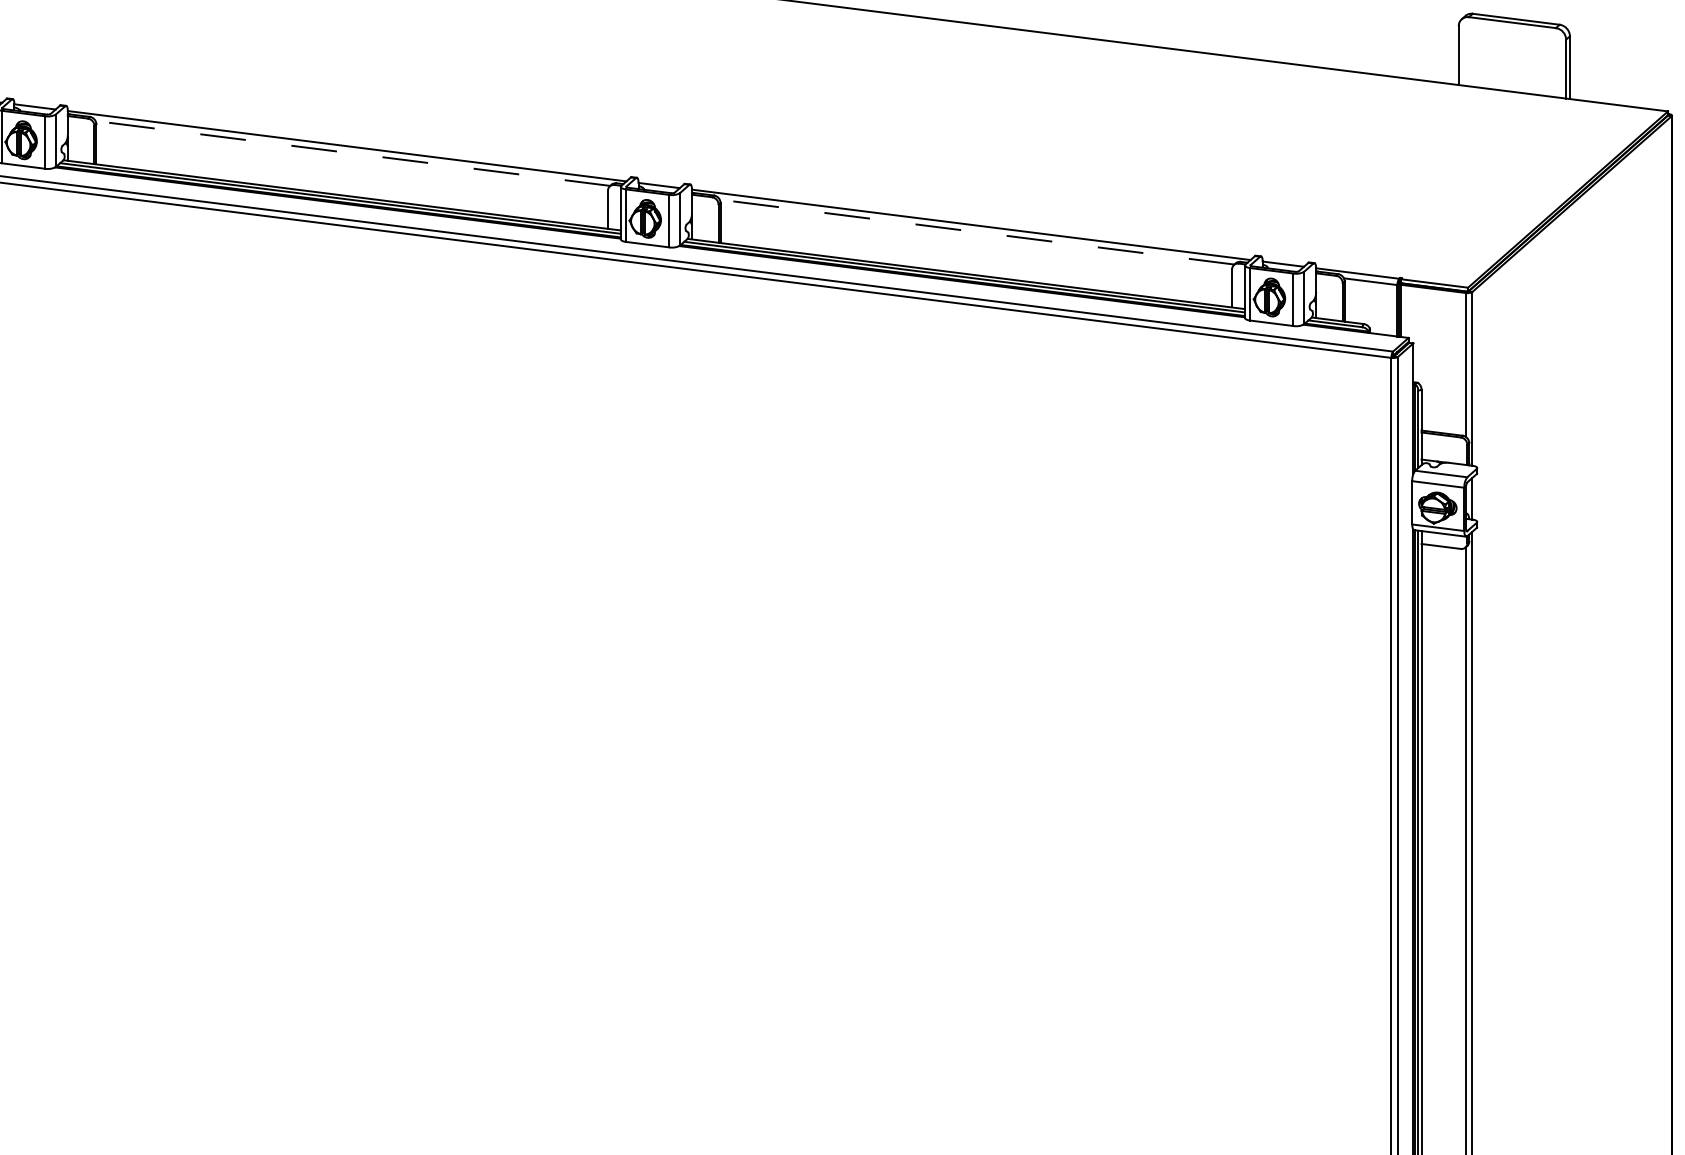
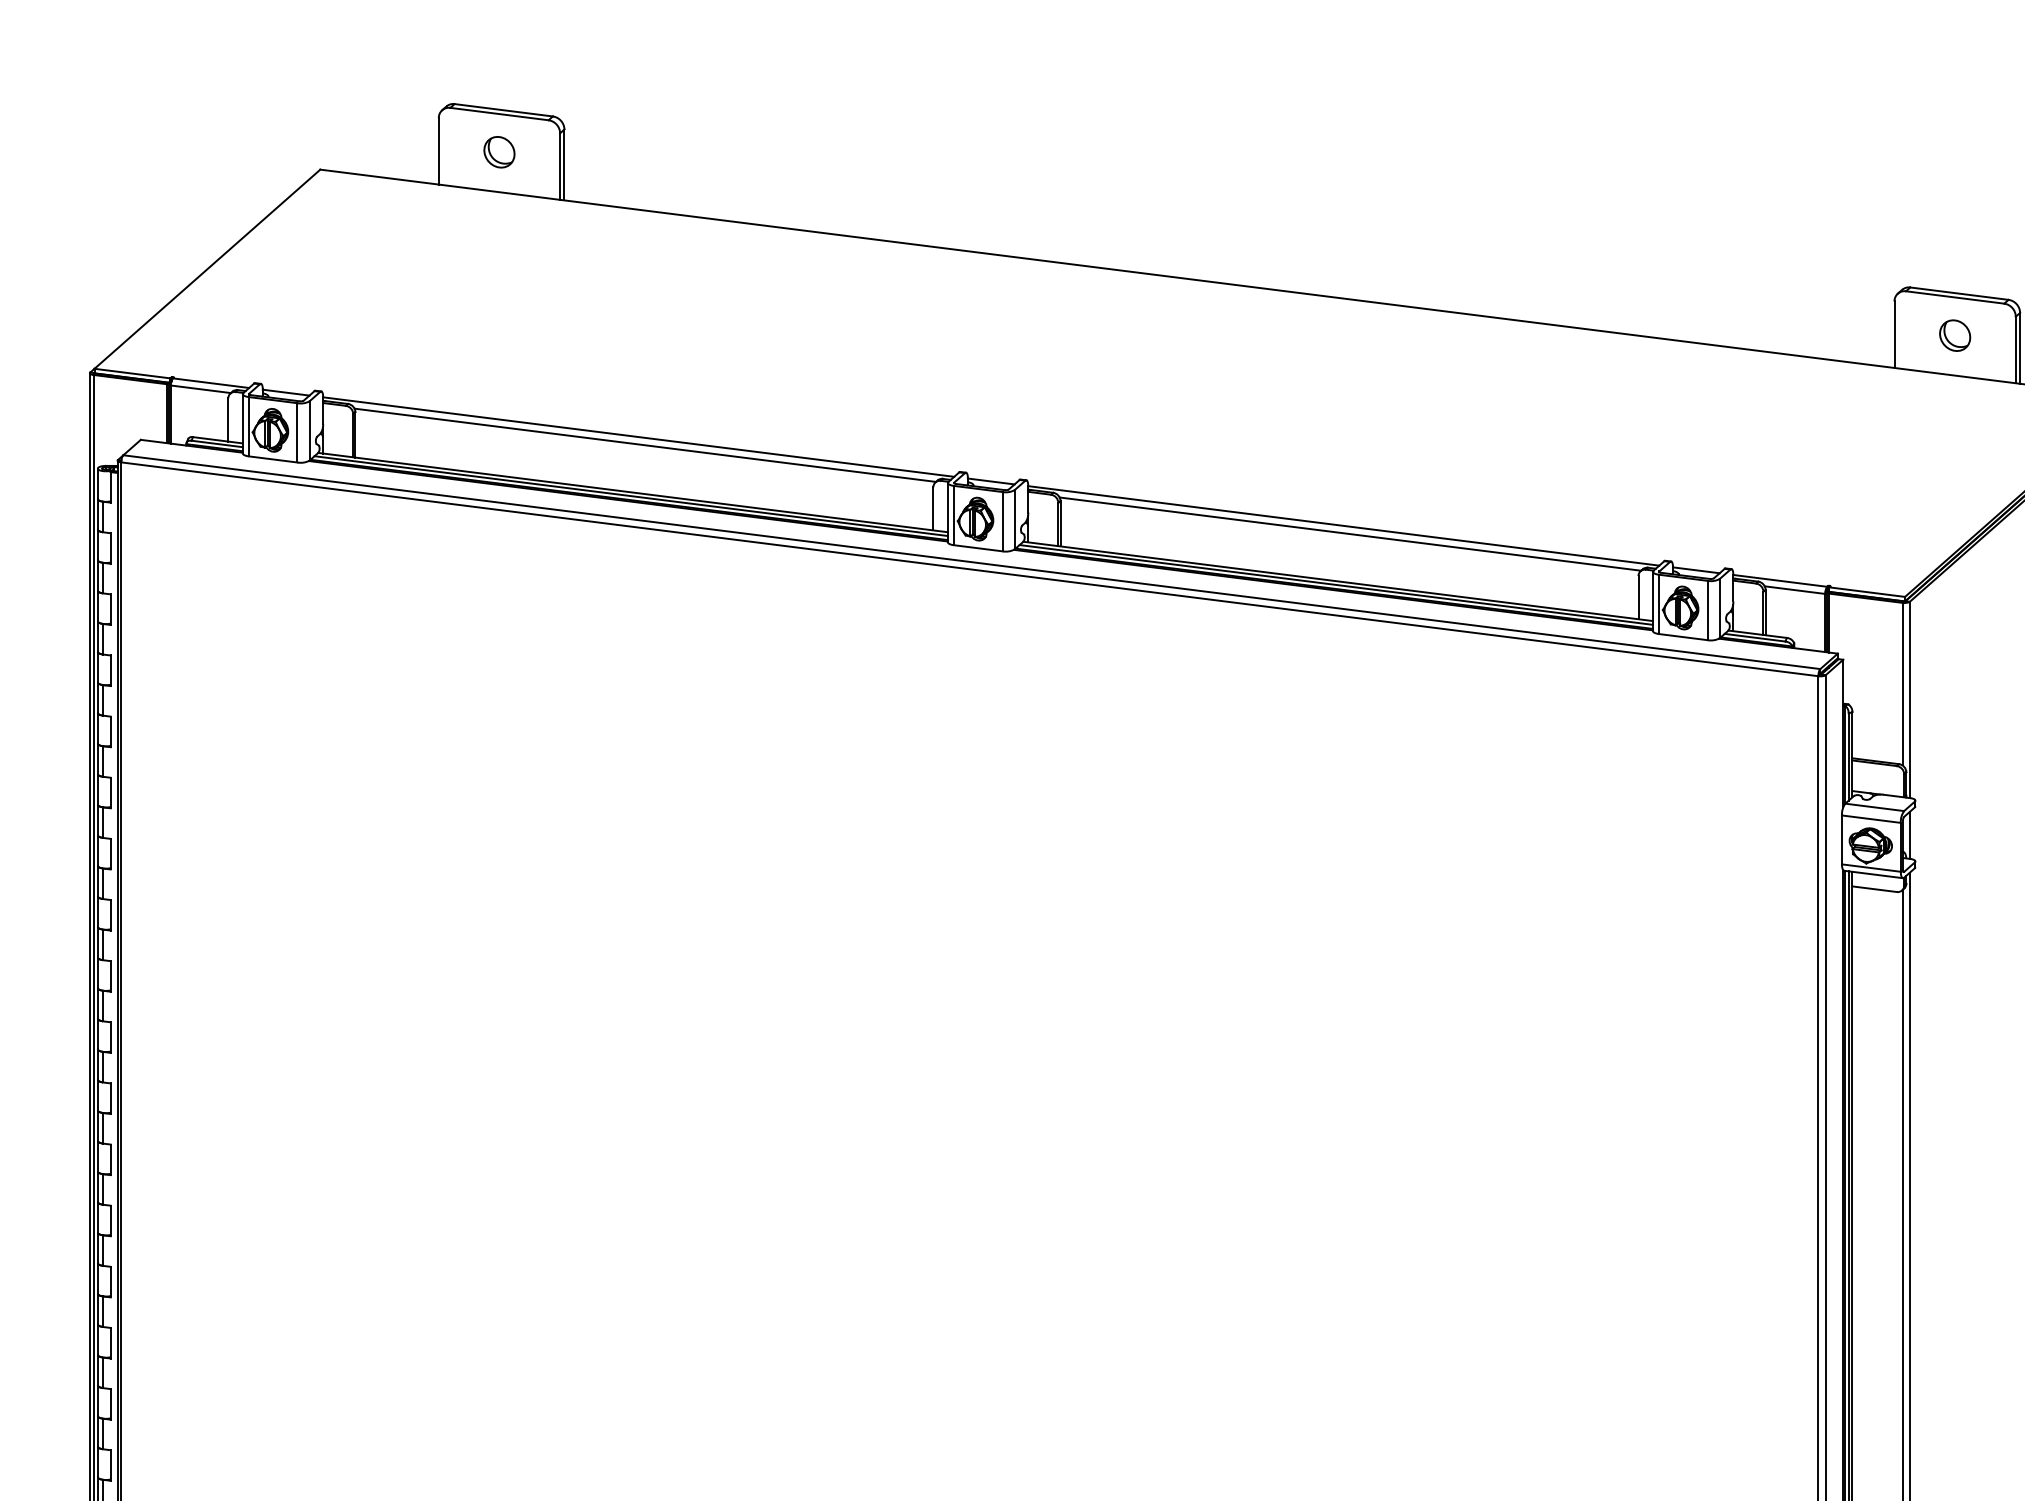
part: (1512, 56) -> (1955, 335), added
line: (352, 153) -> (644, 445), dashed -> solid
line: (976, 232) -> (1349, 534), dashed -> solid

